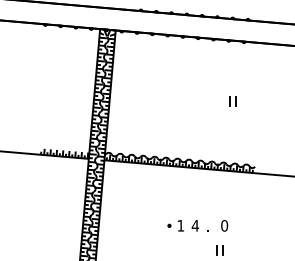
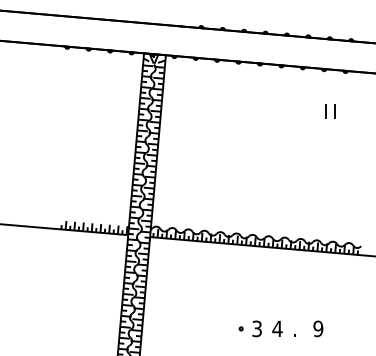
part: (232, 101) -> (329, 111), moved
text: (180, 225) -> (256, 328), 1 -> 3
text: (224, 225) -> (318, 328), 0 -> 9

